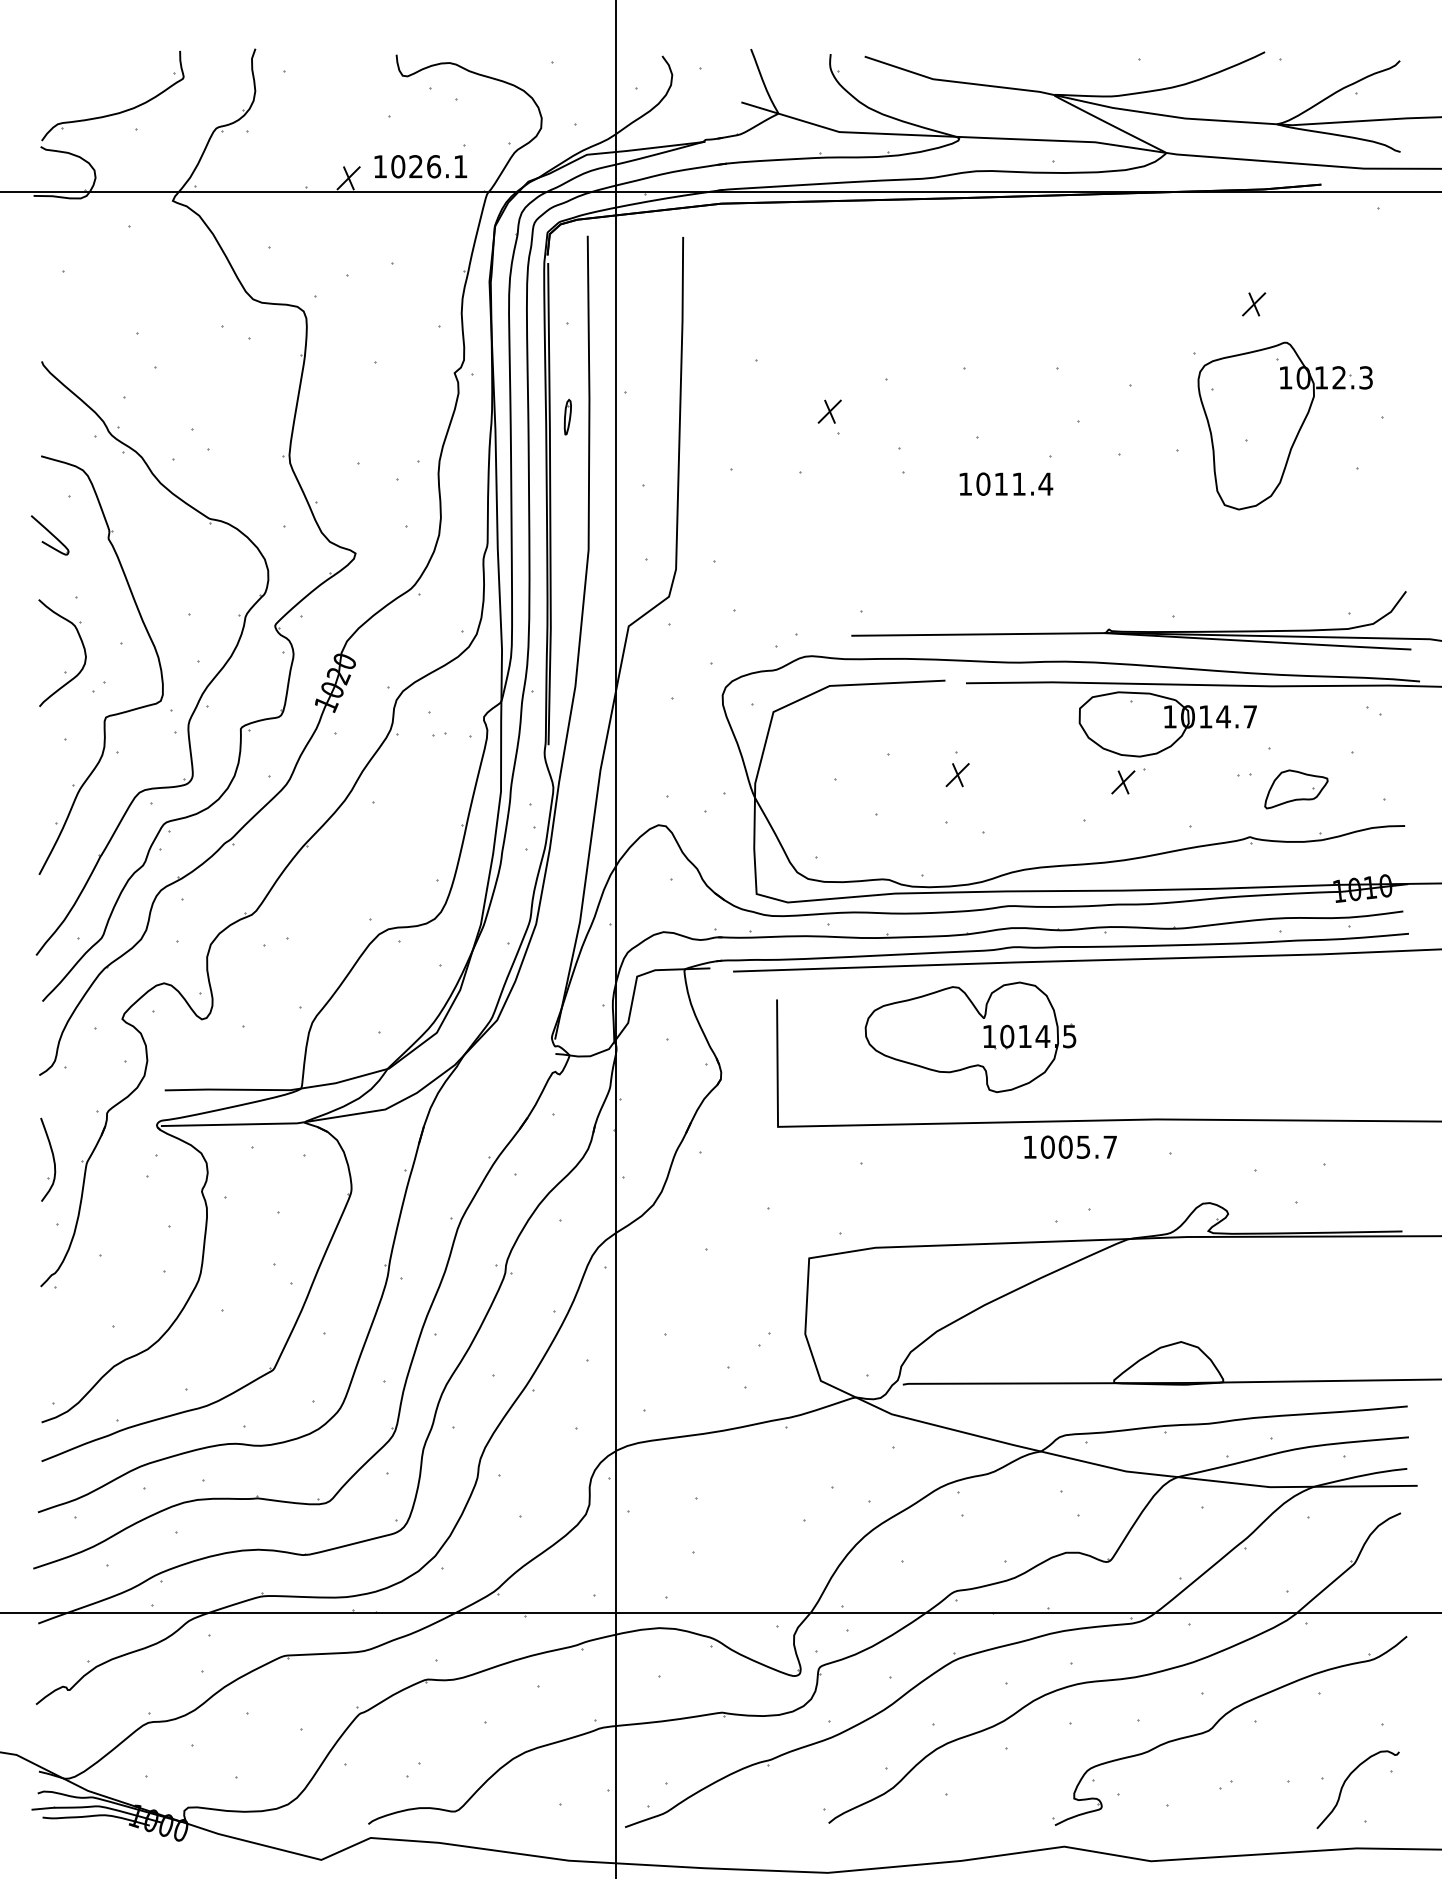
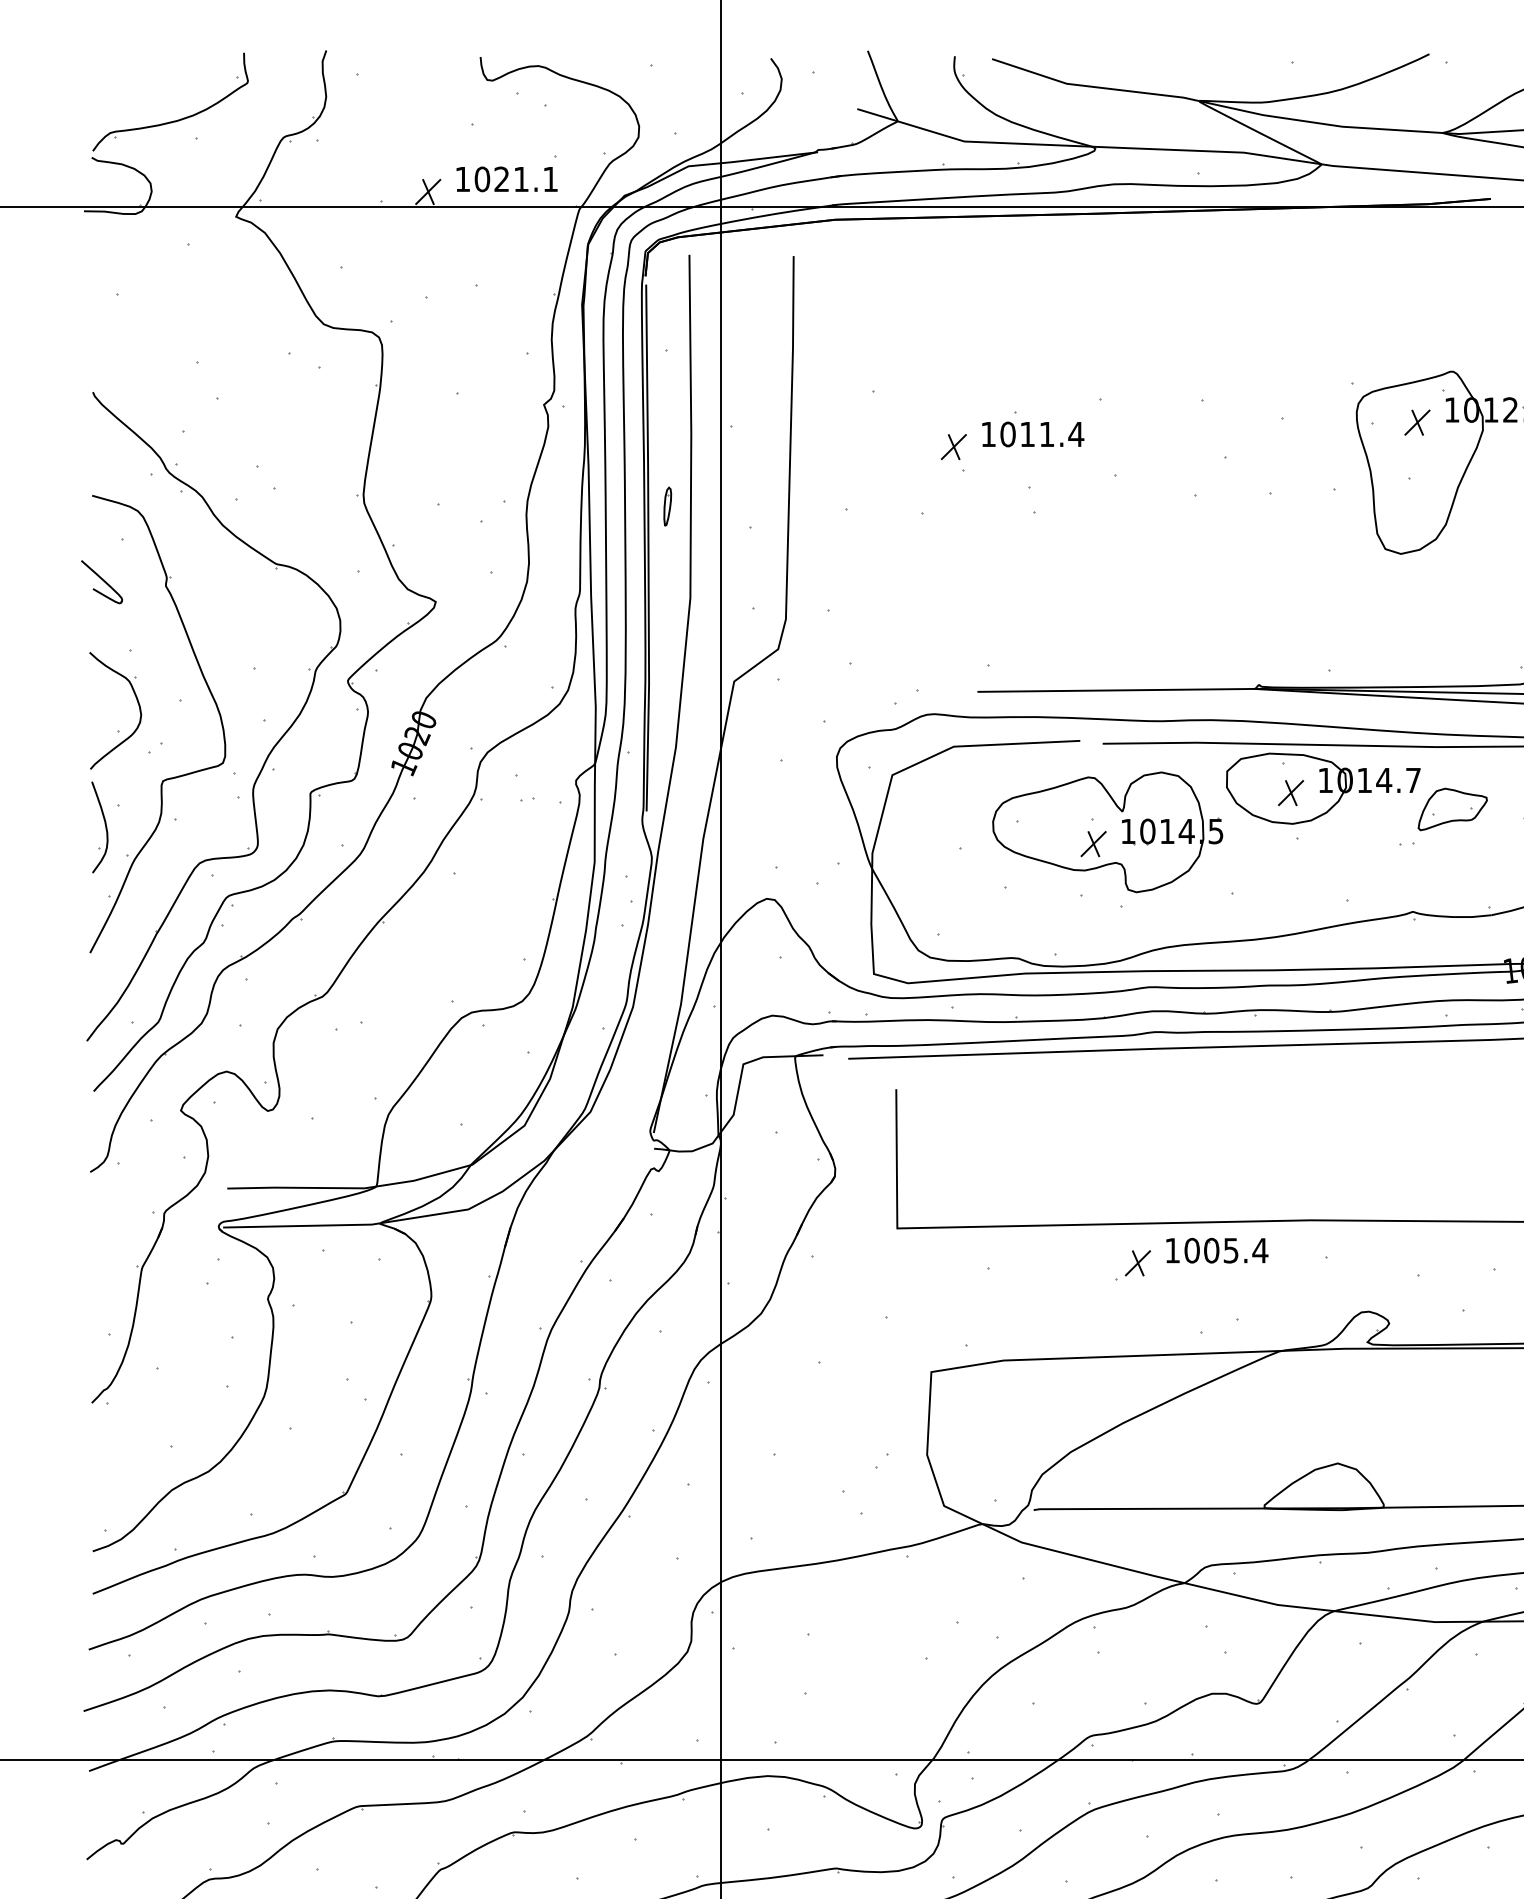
text: (434, 166) -> (521, 179), 1026.1 -> 1021.1
part: (1254, 304) -> (1417, 422), moved
part: (567, 416) -> (667, 505), moved
text: (1006, 483) -> (1033, 433), moved
part: (1123, 782) -> (1291, 793), moved
part: (1296, 789) -> (1452, 809), moved
part: (970, 1037) -> (1107, 832), moved
text: (1109, 1146) -> (1259, 1249), 1005.7 -> 1005.4
part: (48, 1159) -> (100, 827), moved
part: (994, 1160) -> (1133, 1265), added

